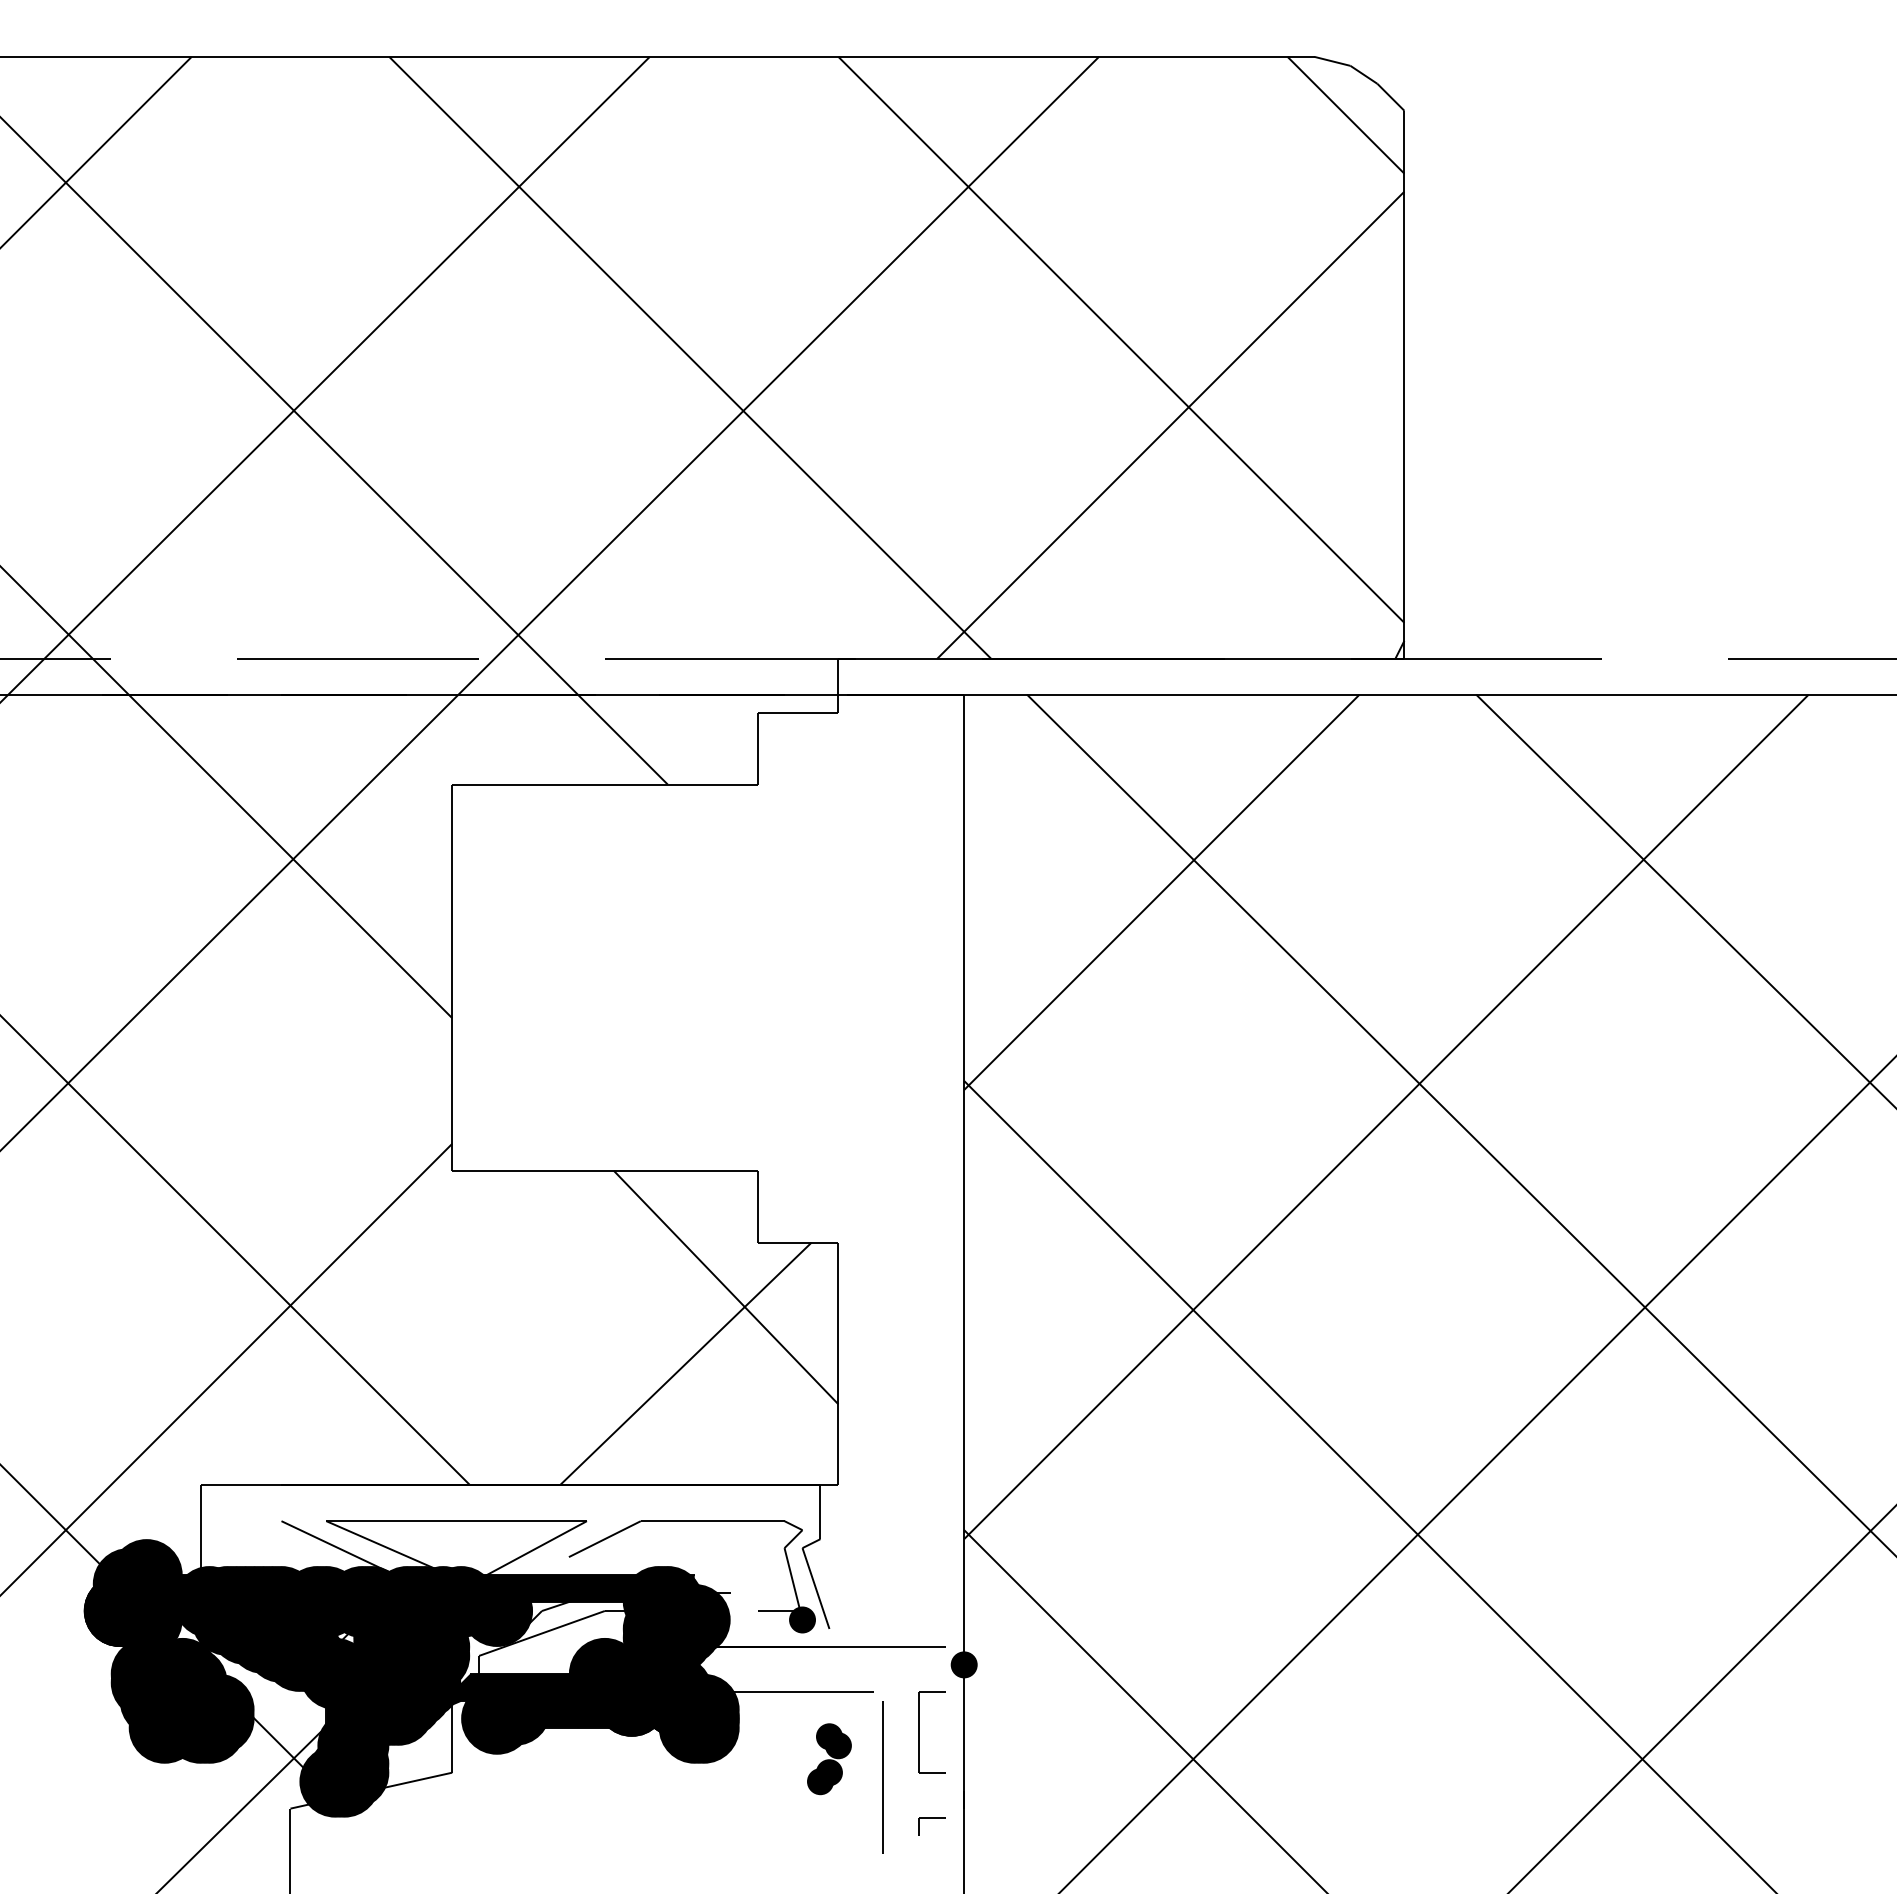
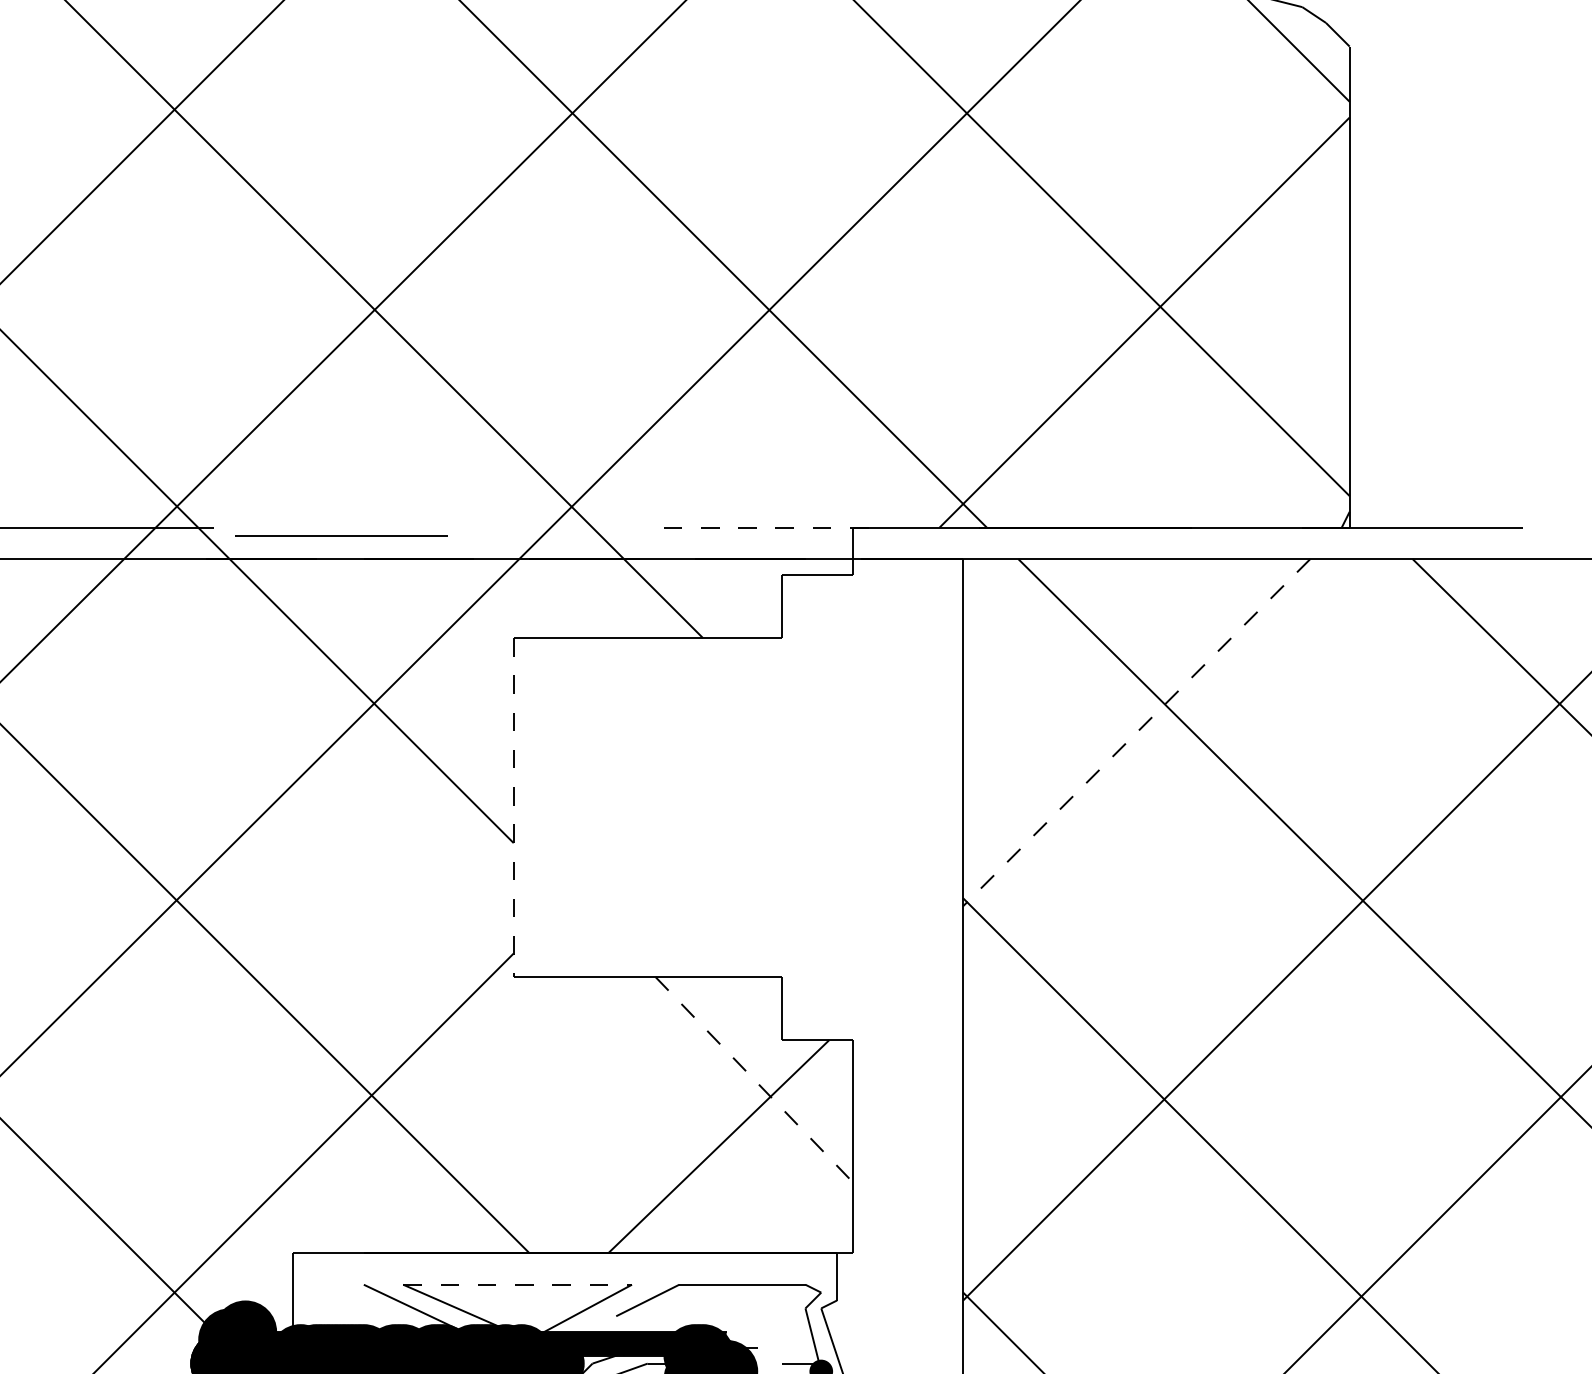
line: (357, 658) -> (341, 535), moved
line: (730, 658) -> (758, 527), solid -> dashed
line: (1161, 892) -> (1136, 732), solid -> dashed
line: (452, 978) -> (513, 808), solid -> dashed
line: (726, 1287) -> (754, 1079), solid -> dashed
line: (457, 1521) -> (518, 1285), solid -> dashed

